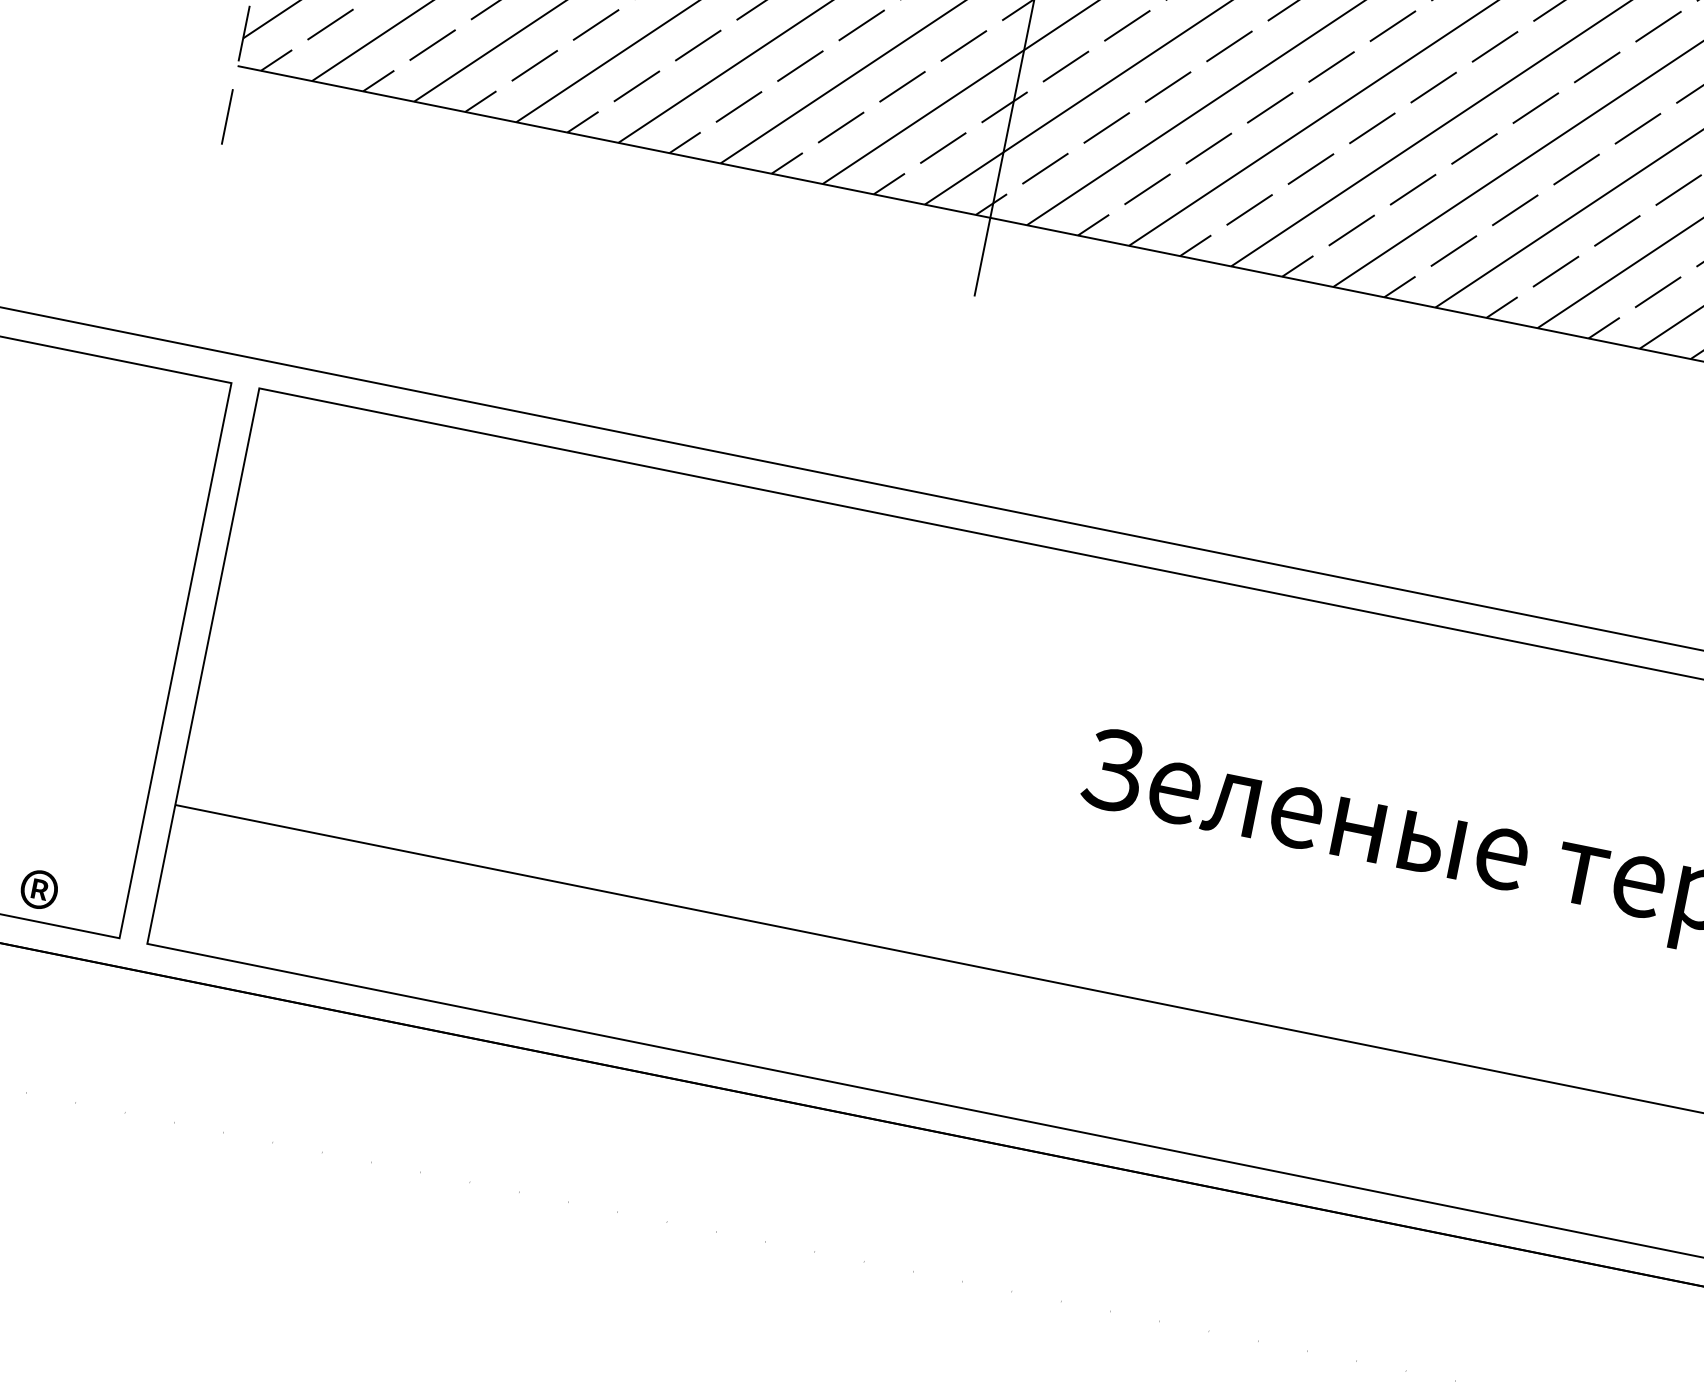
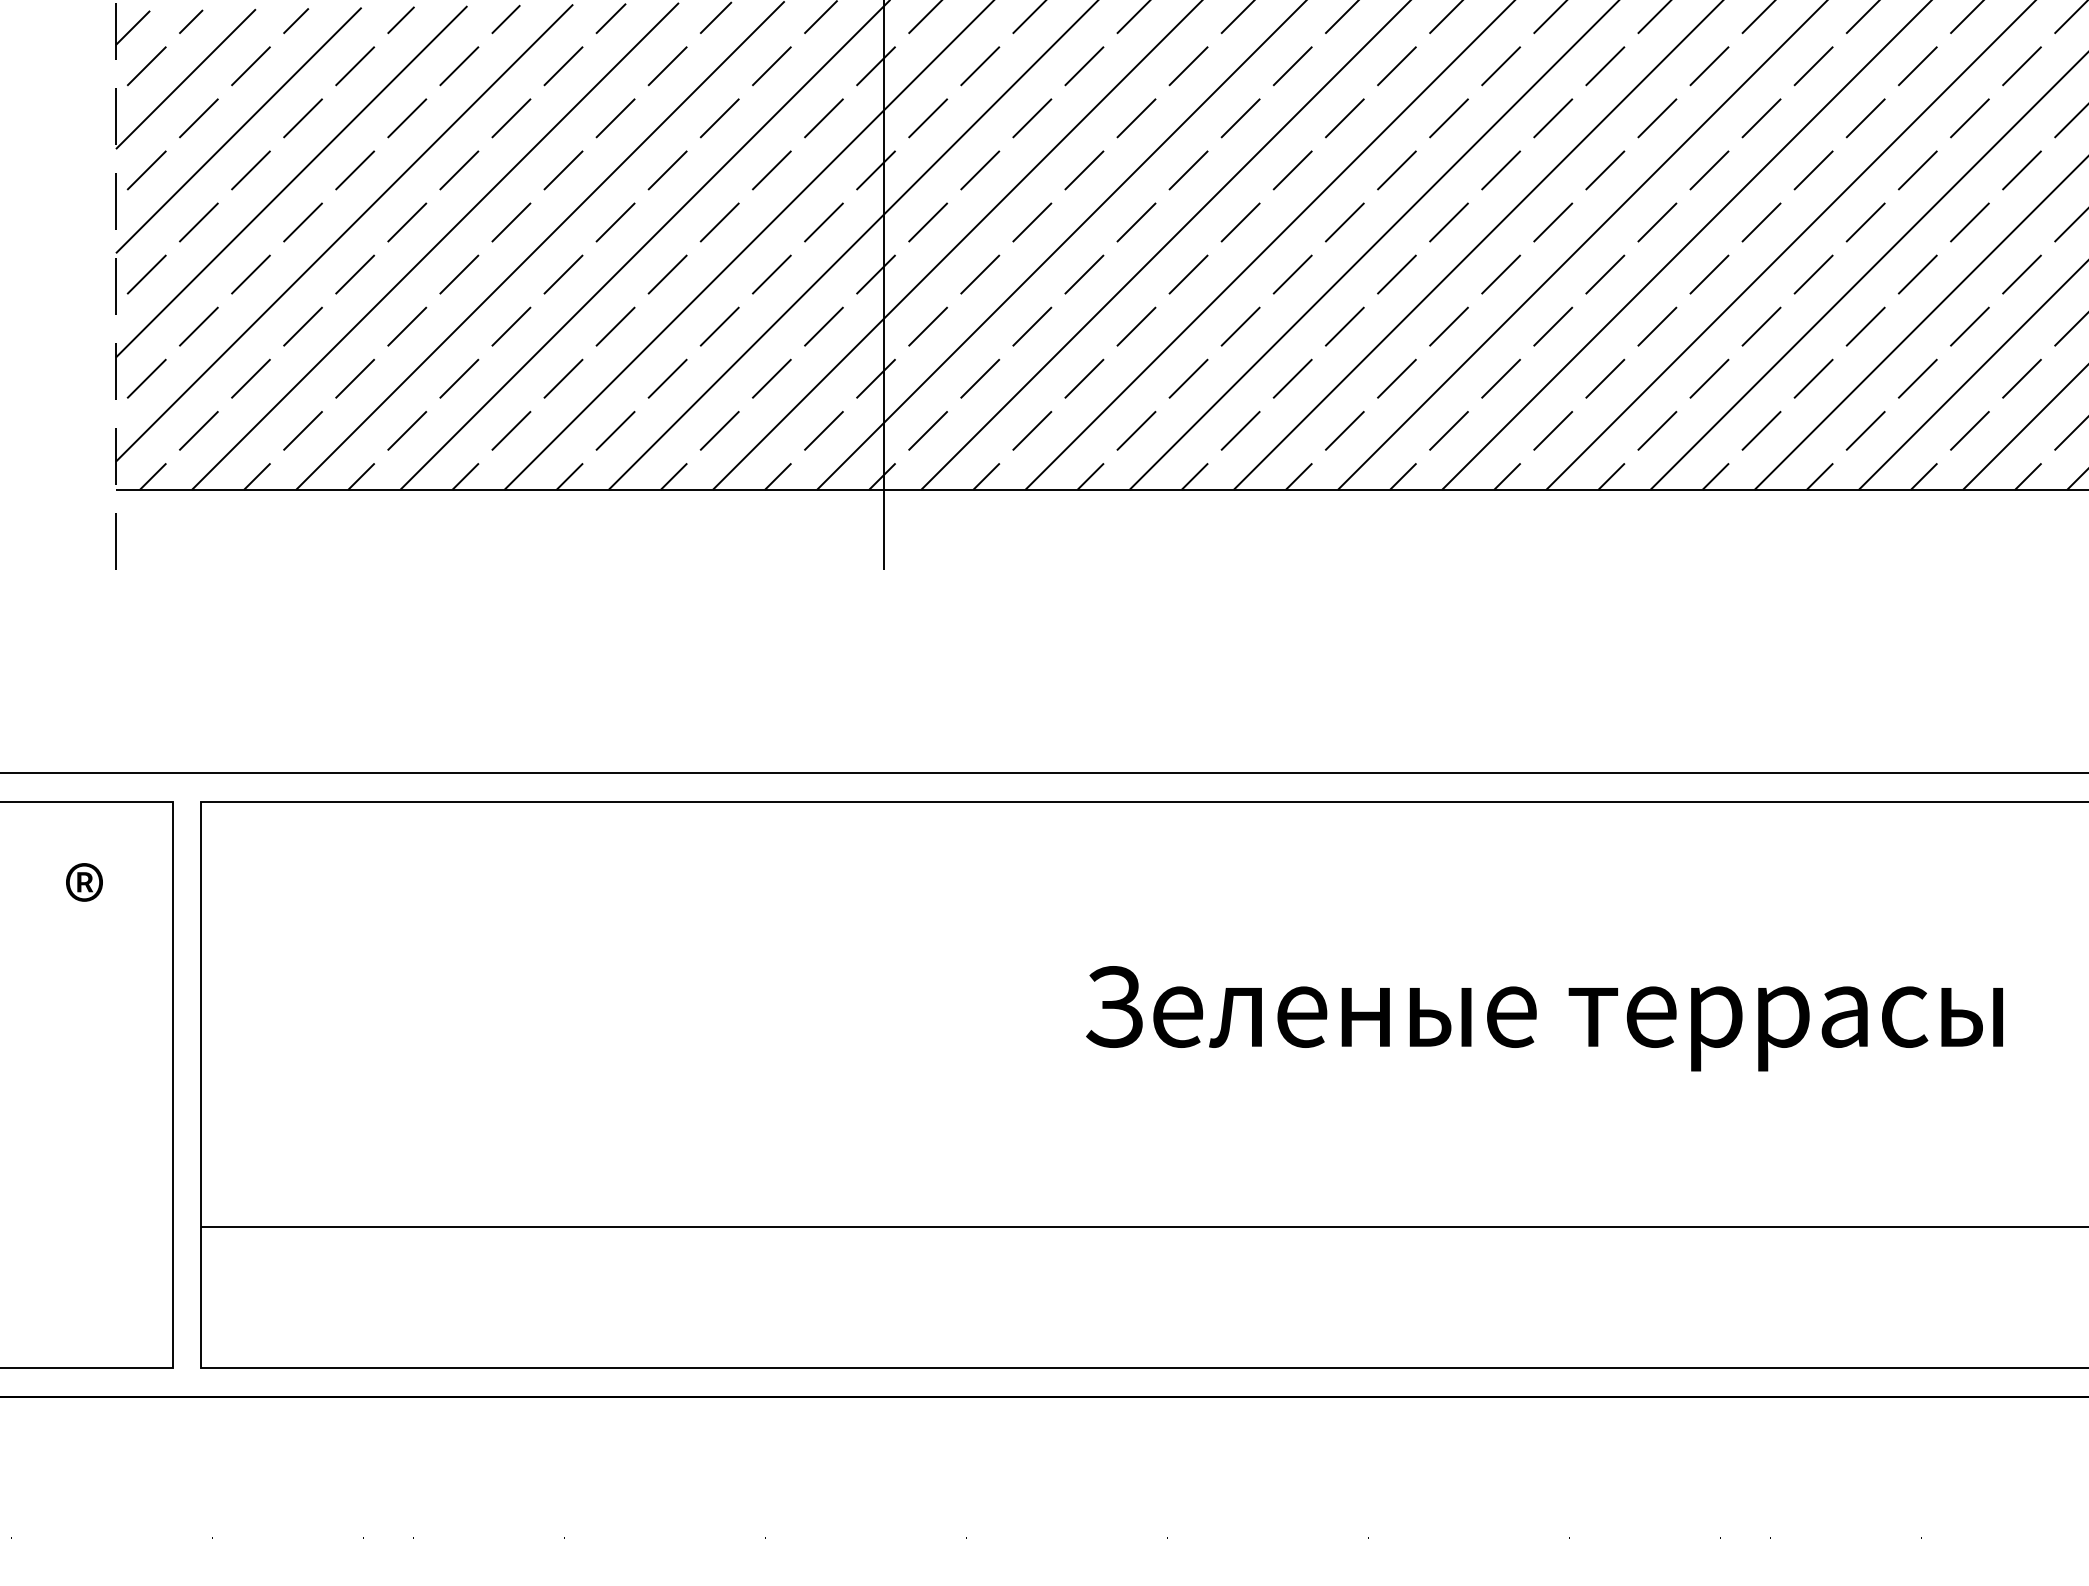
text: (39, 889) -> (84, 882), moved

